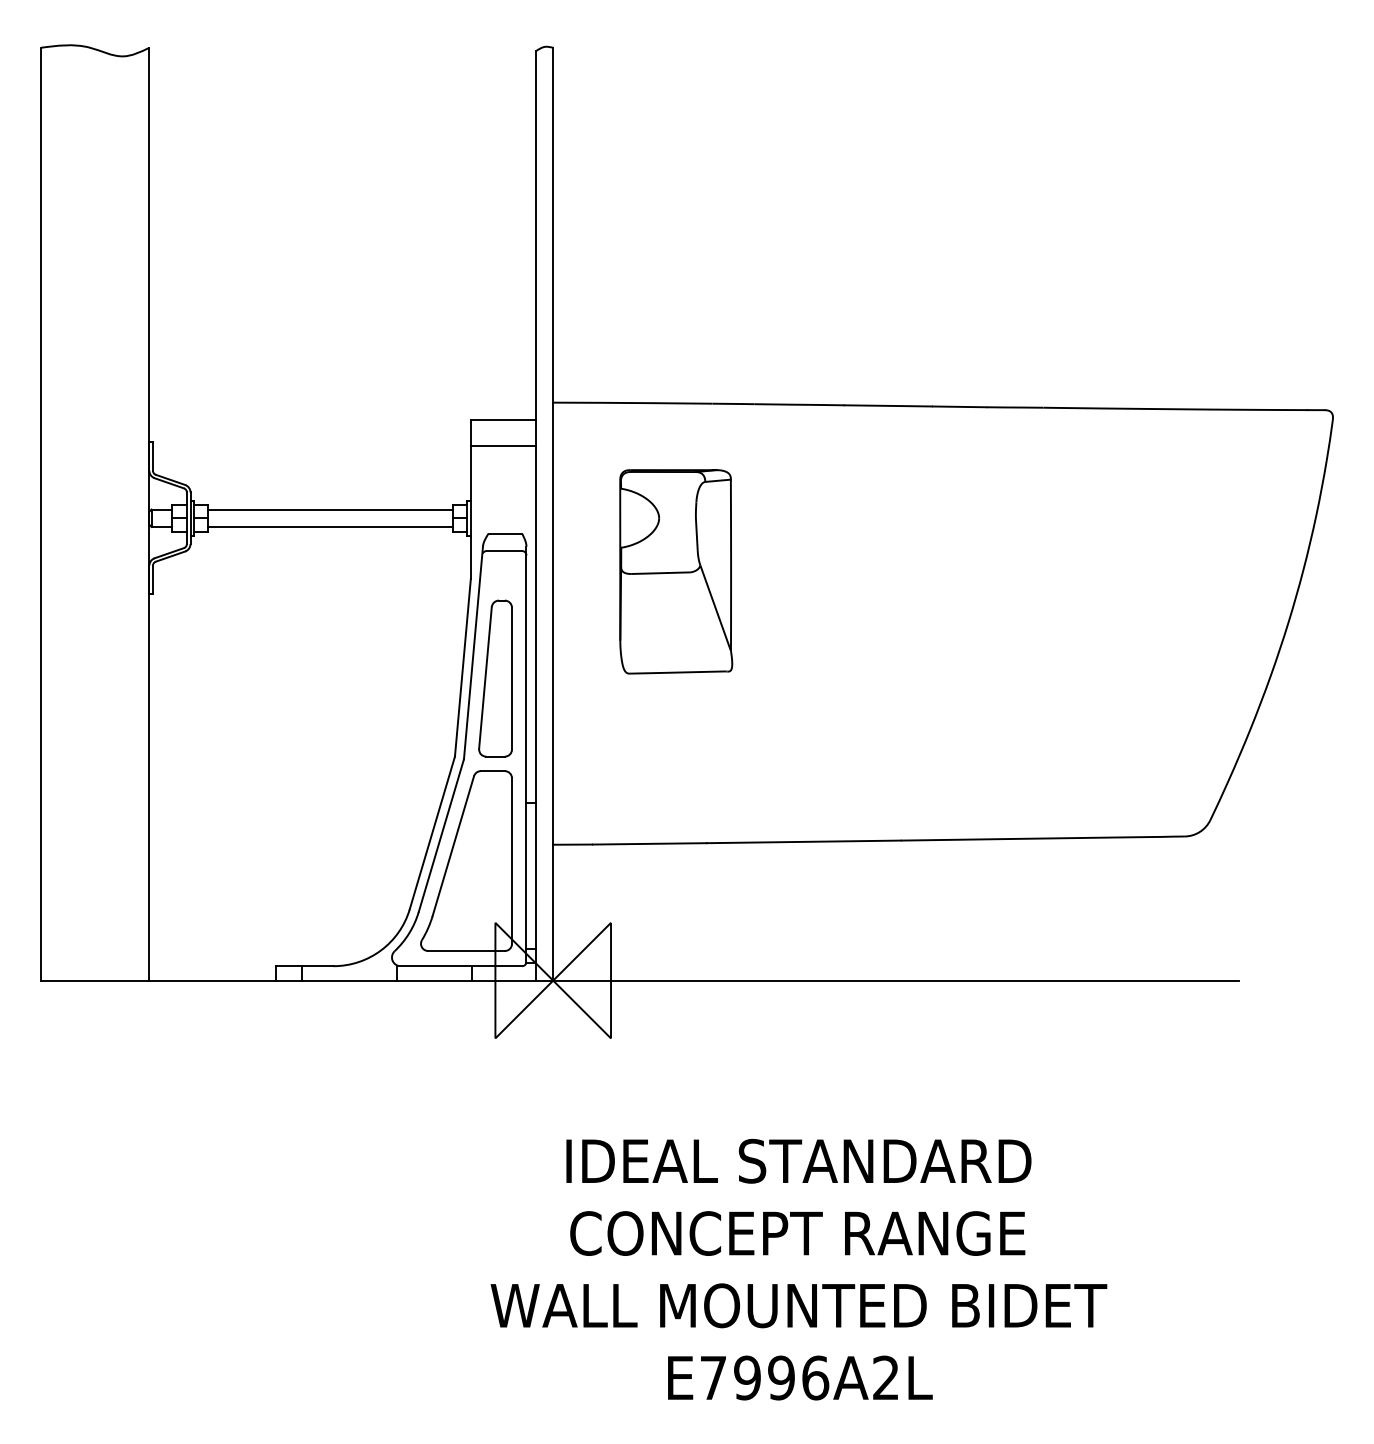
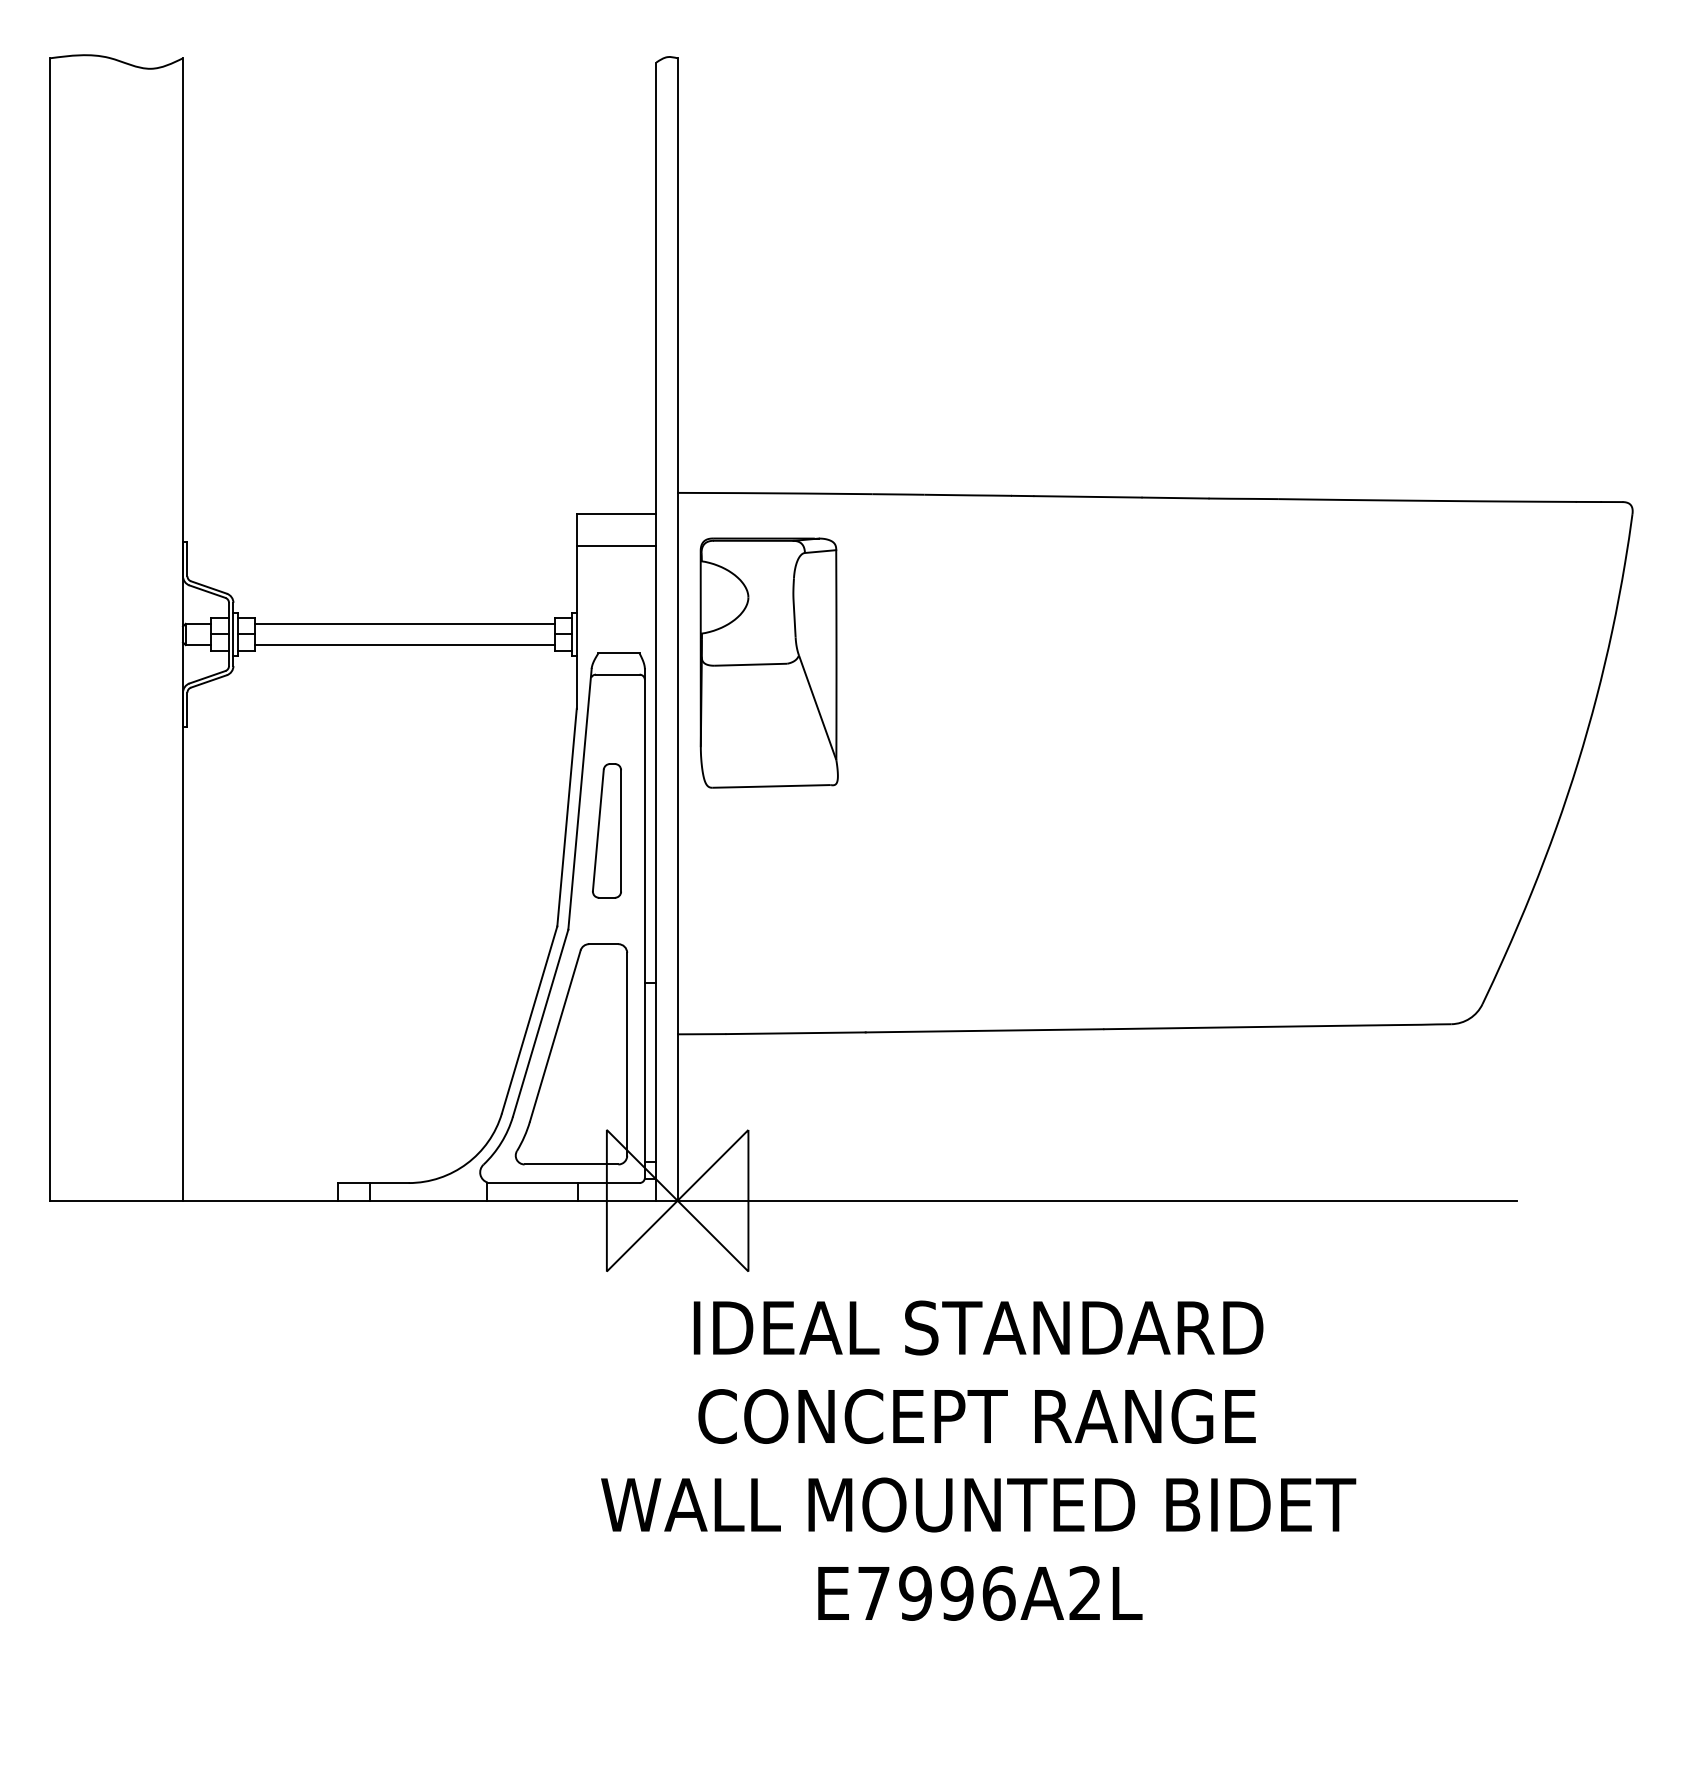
part: (675, 571) -> (768, 662), moved
part: (495, 678) -> (606, 830), size x0.7
text: (798, 1269) -> (978, 1460), moved

